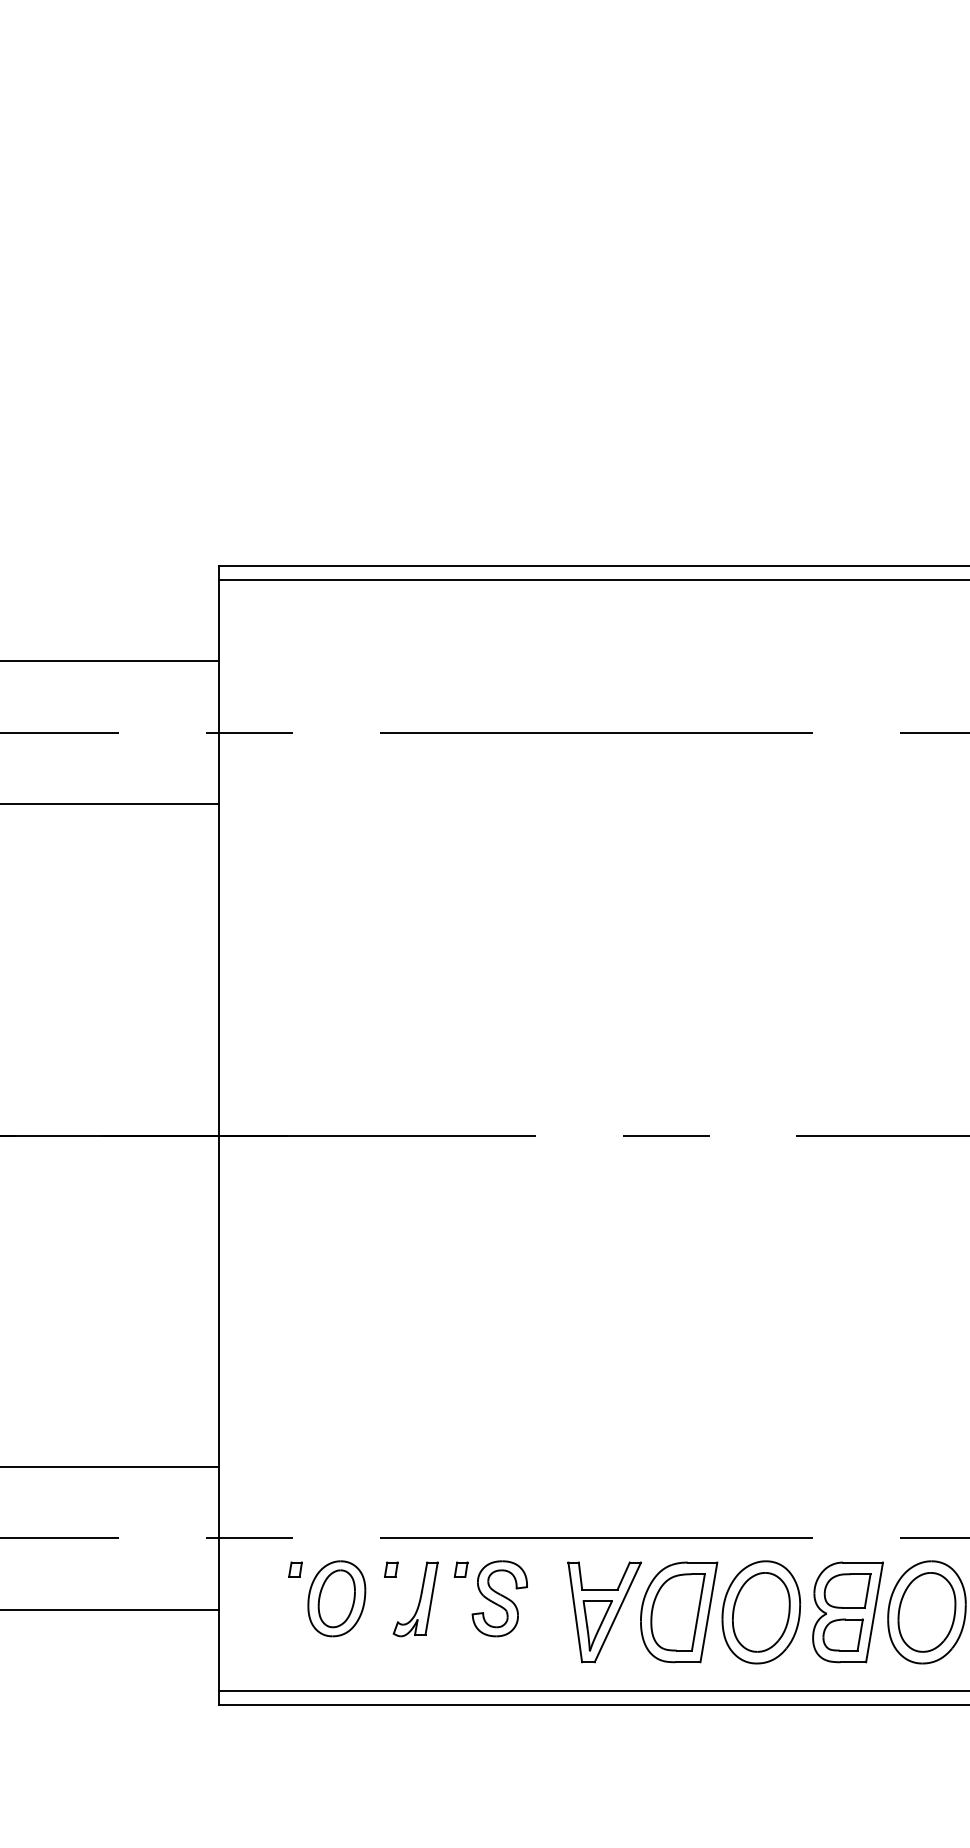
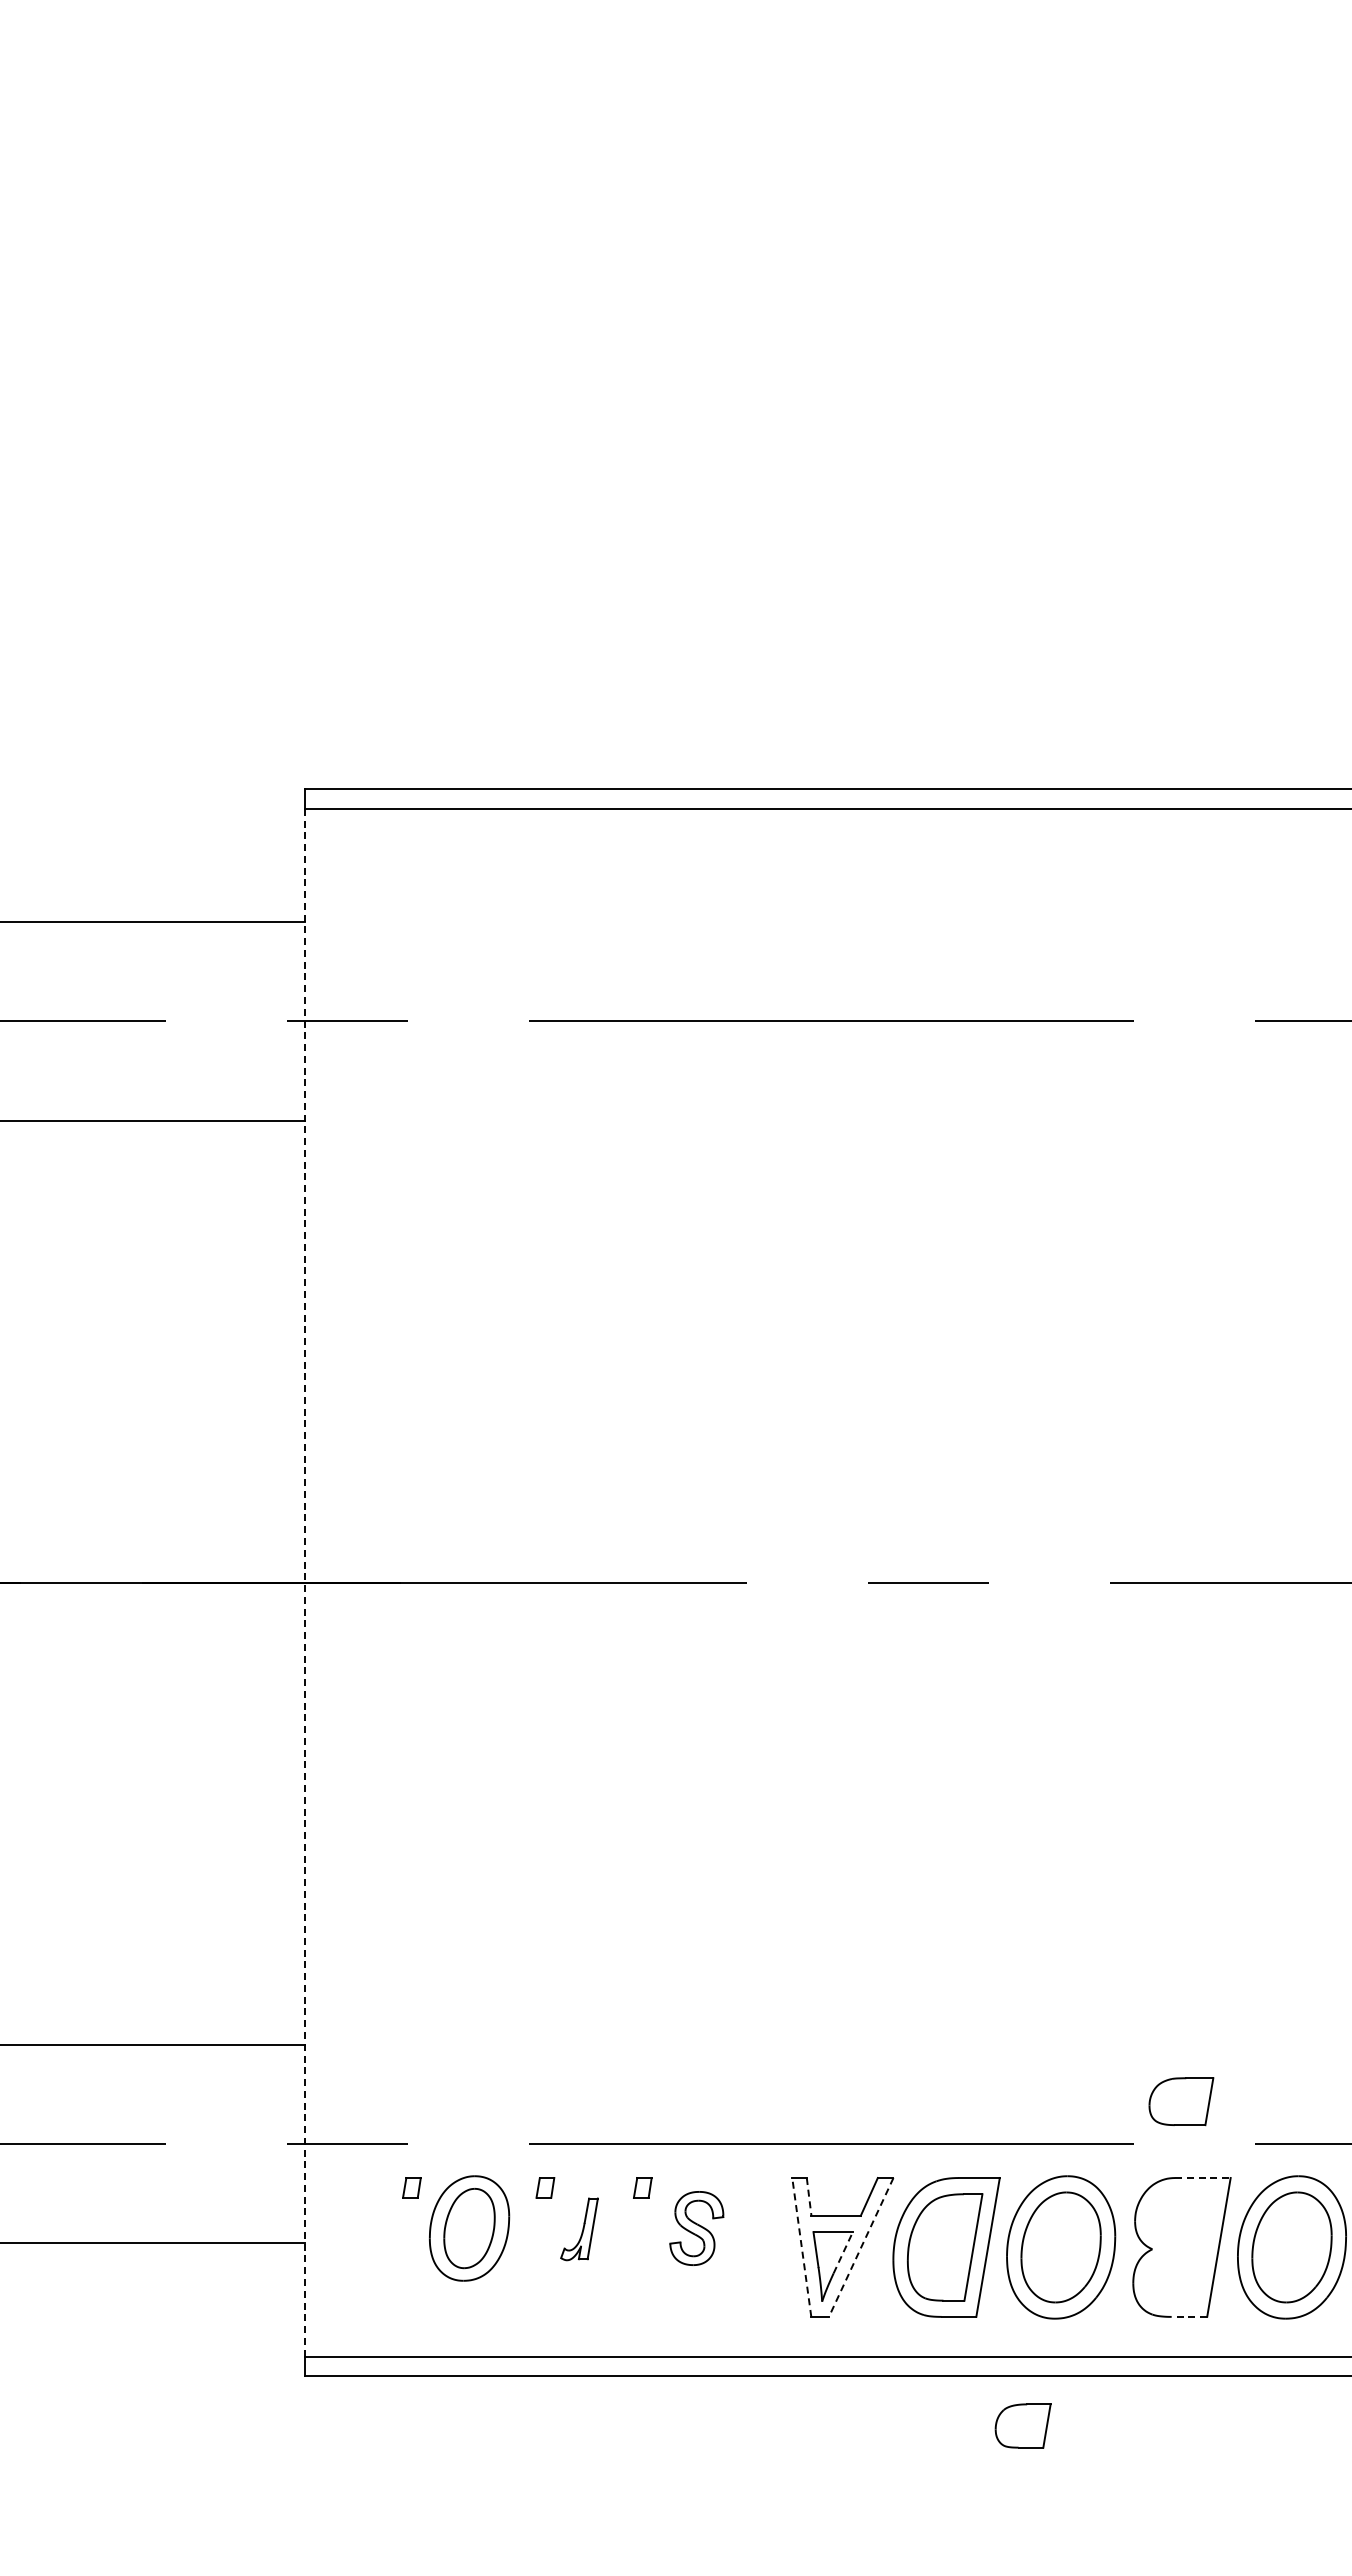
line: (219, 1135) -> (305, 1582), solid -> dashed
line: (862, 1562) -> (1202, 2178), solid -> dashed
line: (580, 1576) -> (809, 2197), solid -> dashed
part: (847, 1590) -> (1181, 2101), moved
part: (499, 1598) -> (696, 2228), size x0.7
part: (415, 1599) -> (579, 2229), size x0.6
line: (575, 1611) -> (801, 2246), solid -> dashed
line: (618, 1612) -> (861, 2247), solid -> dashed
line: (605, 1616) -> (843, 2252), solid -> dashed
part: (842, 1634) -> (1022, 2425), moved
line: (853, 1661) -> (1189, 2316), solid -> dashed

